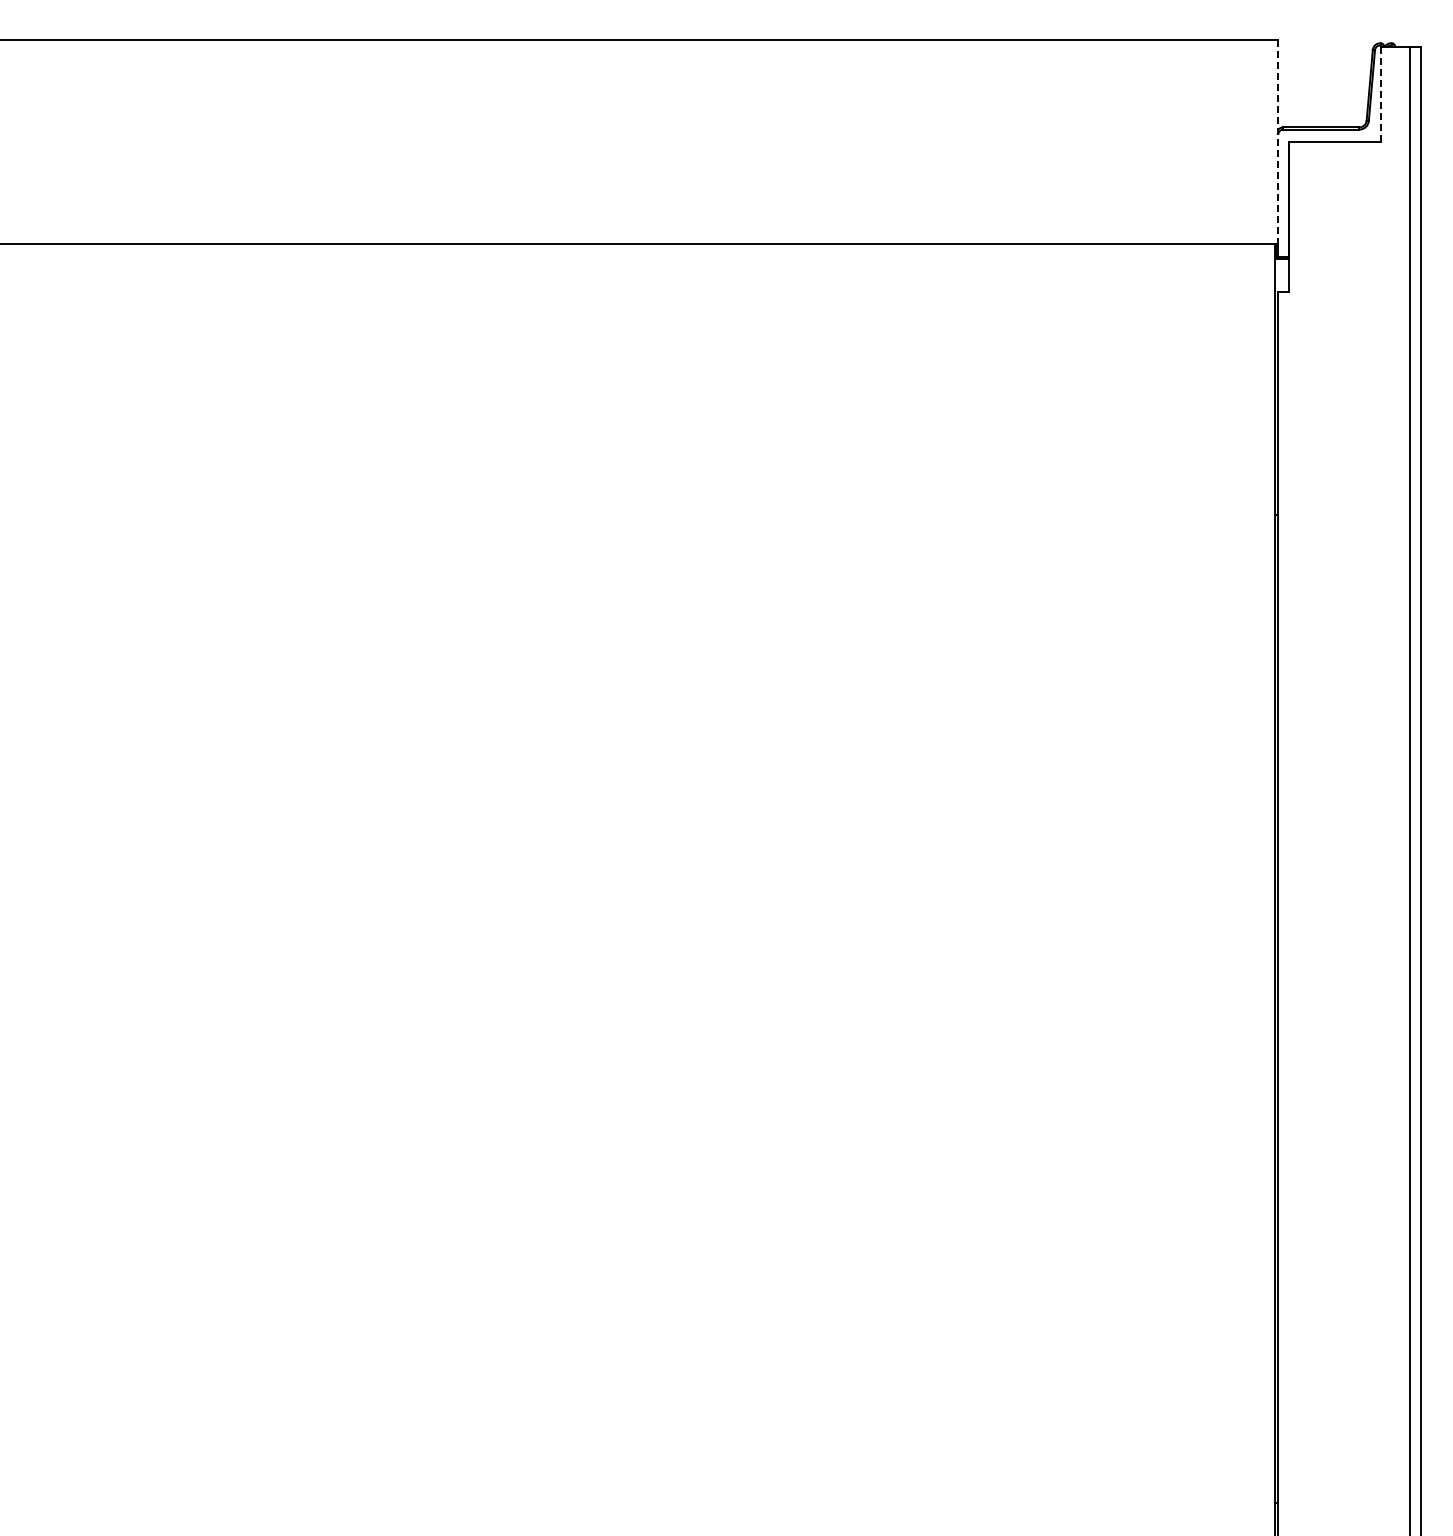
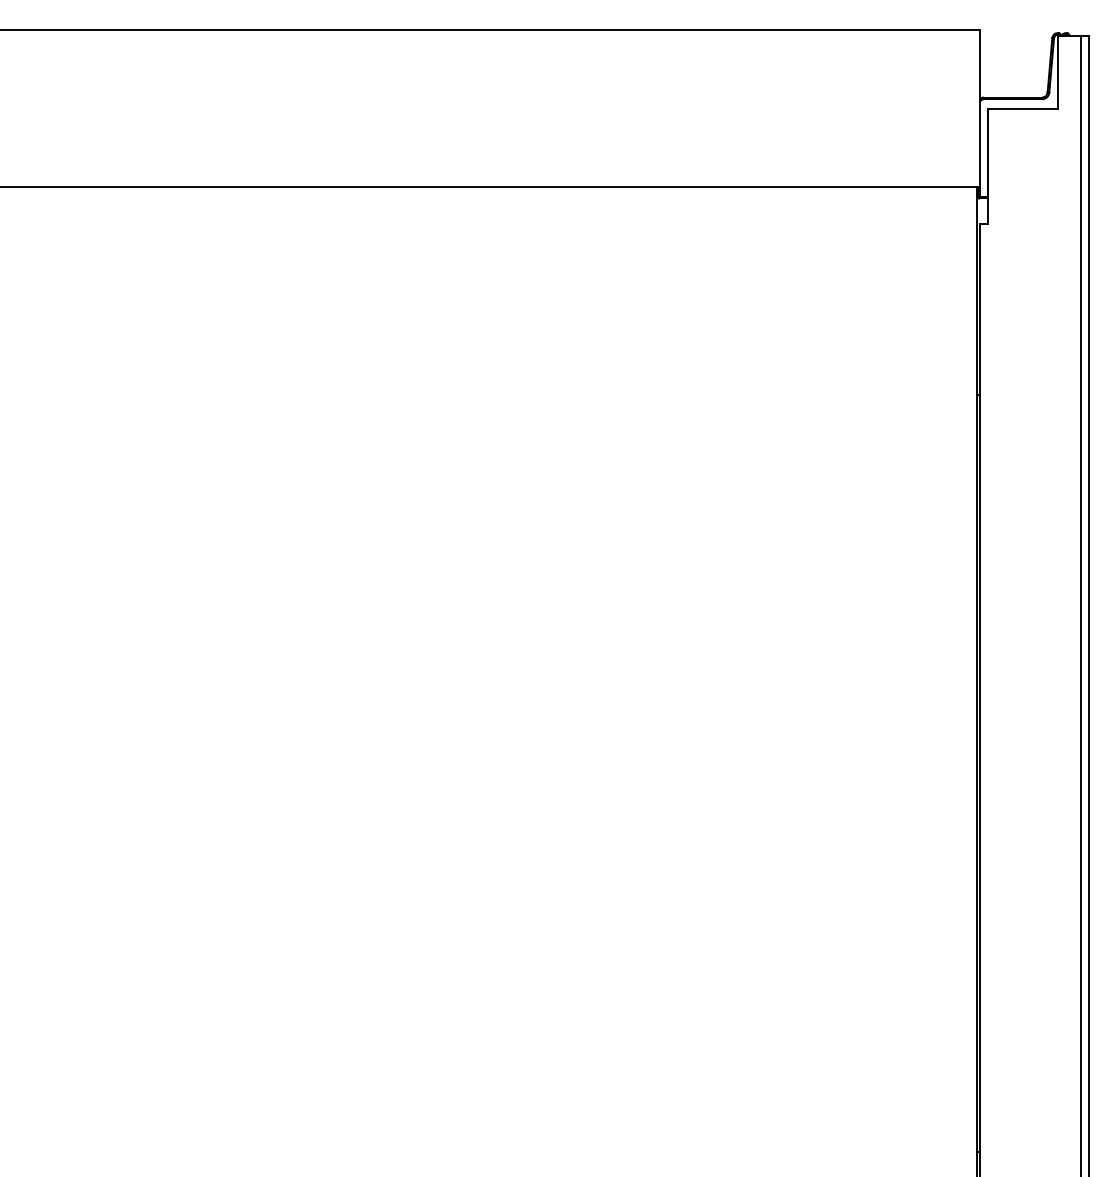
line: (1380, 94) -> (1058, 72), dashed -> solid
line: (1278, 142) -> (980, 109), dashed -> solid

